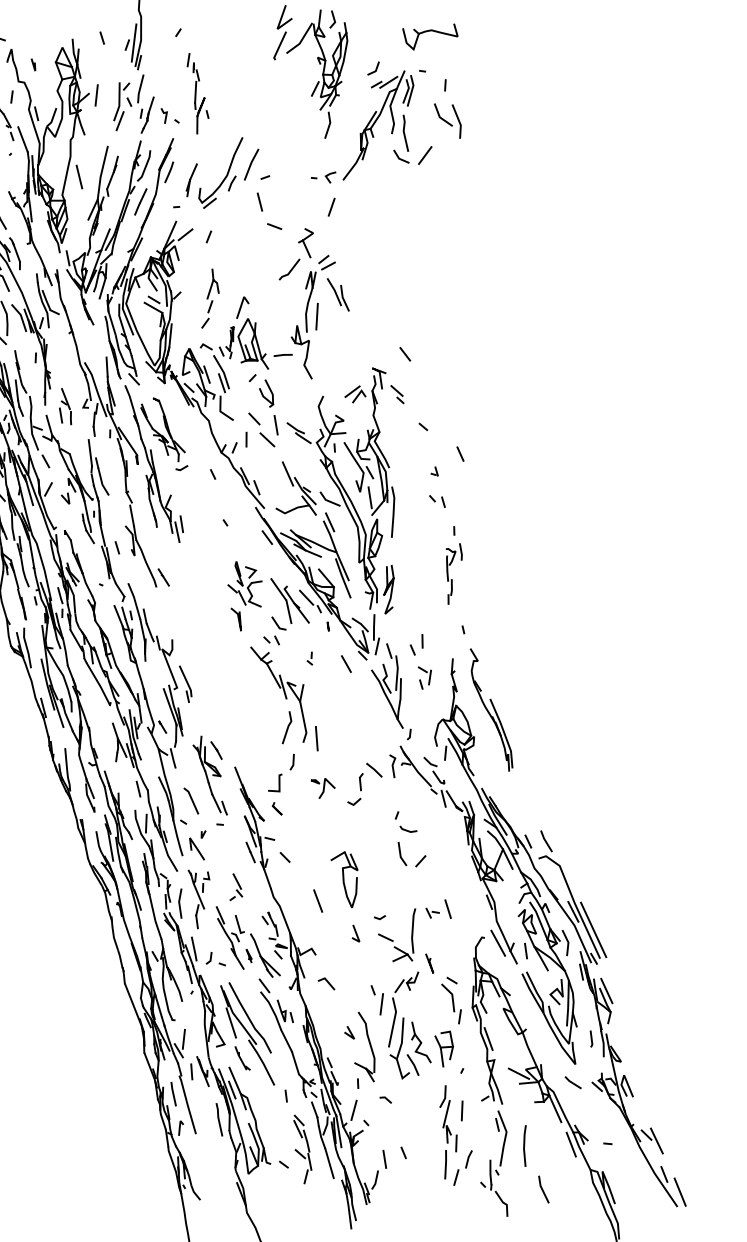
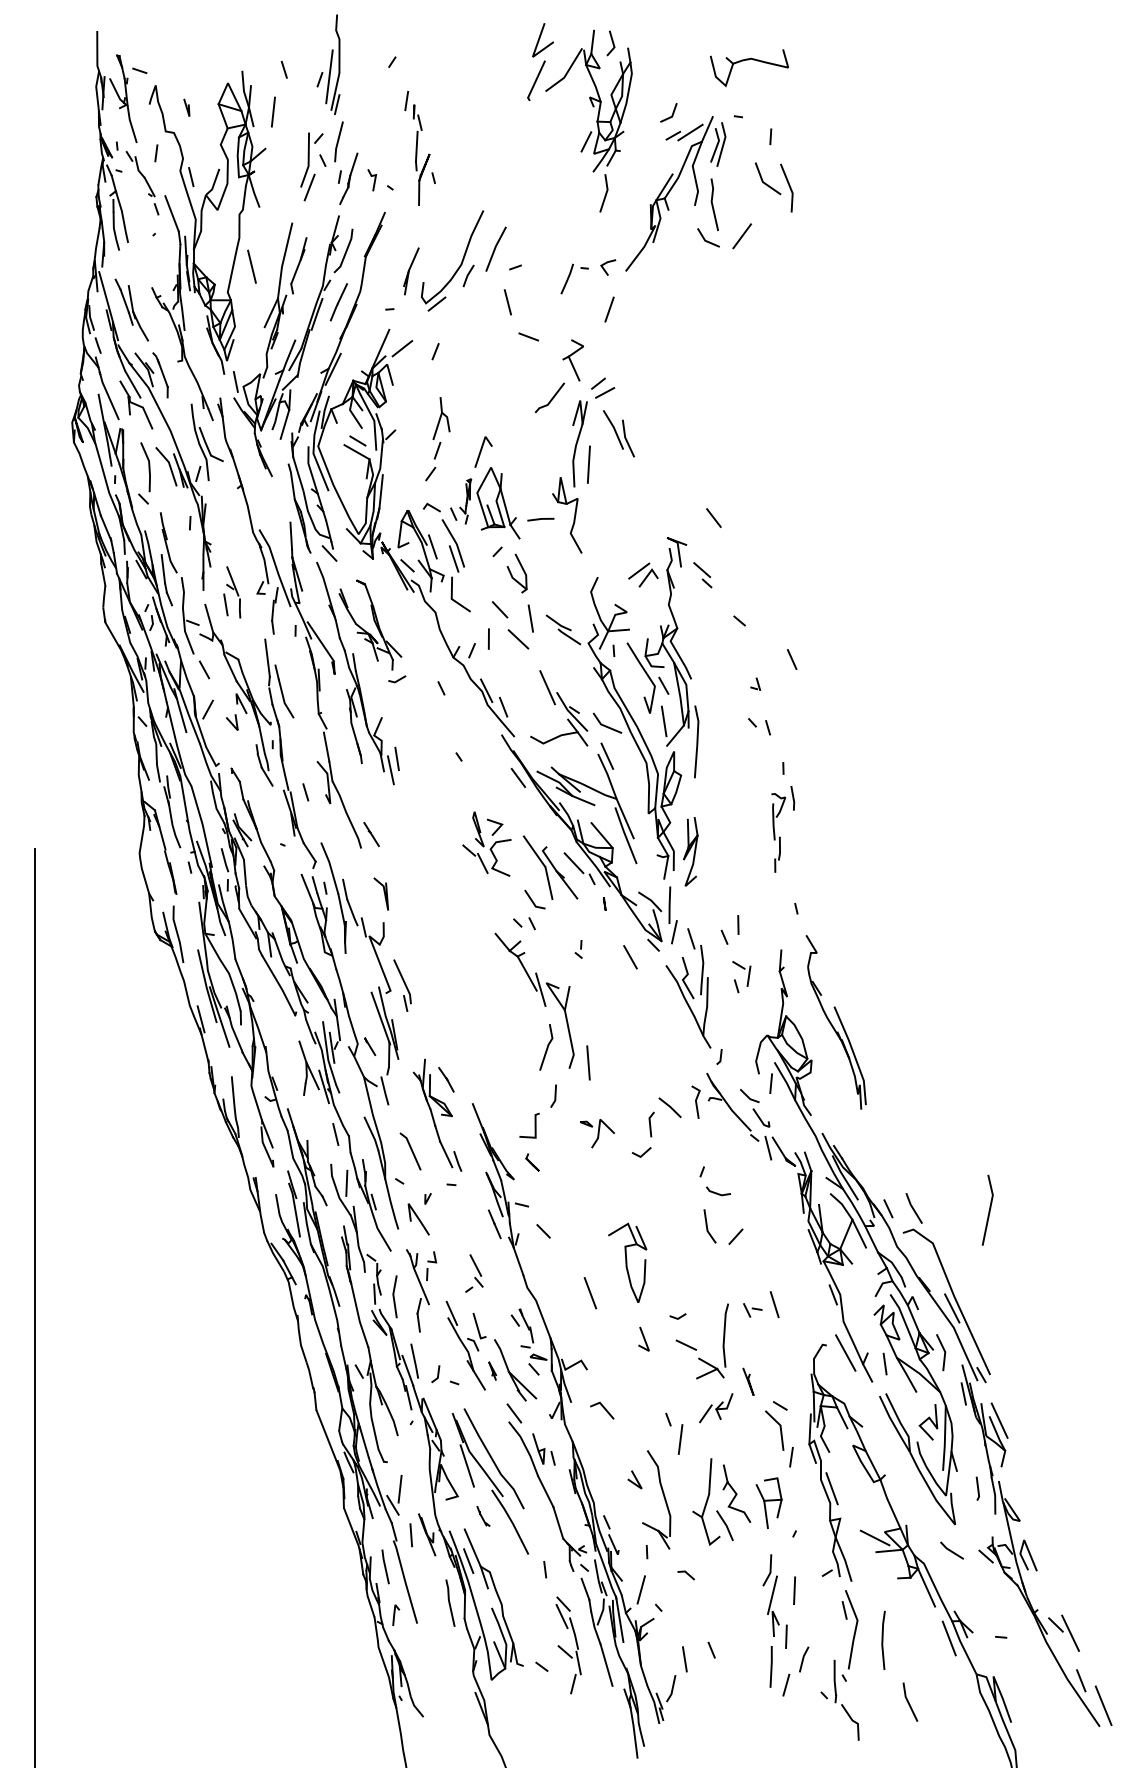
line: (96, 95) -> (273, 111), moved
line: (169, 171) -> (567, 278), moved
line: (237, 618) -> (383, 892), moved
line: (593, 929) -> (980, 1333), removed
line: (392, 1022) -> (988, 1210), moved
part: (242, 1058) -> (483, 1516), size x0.6

